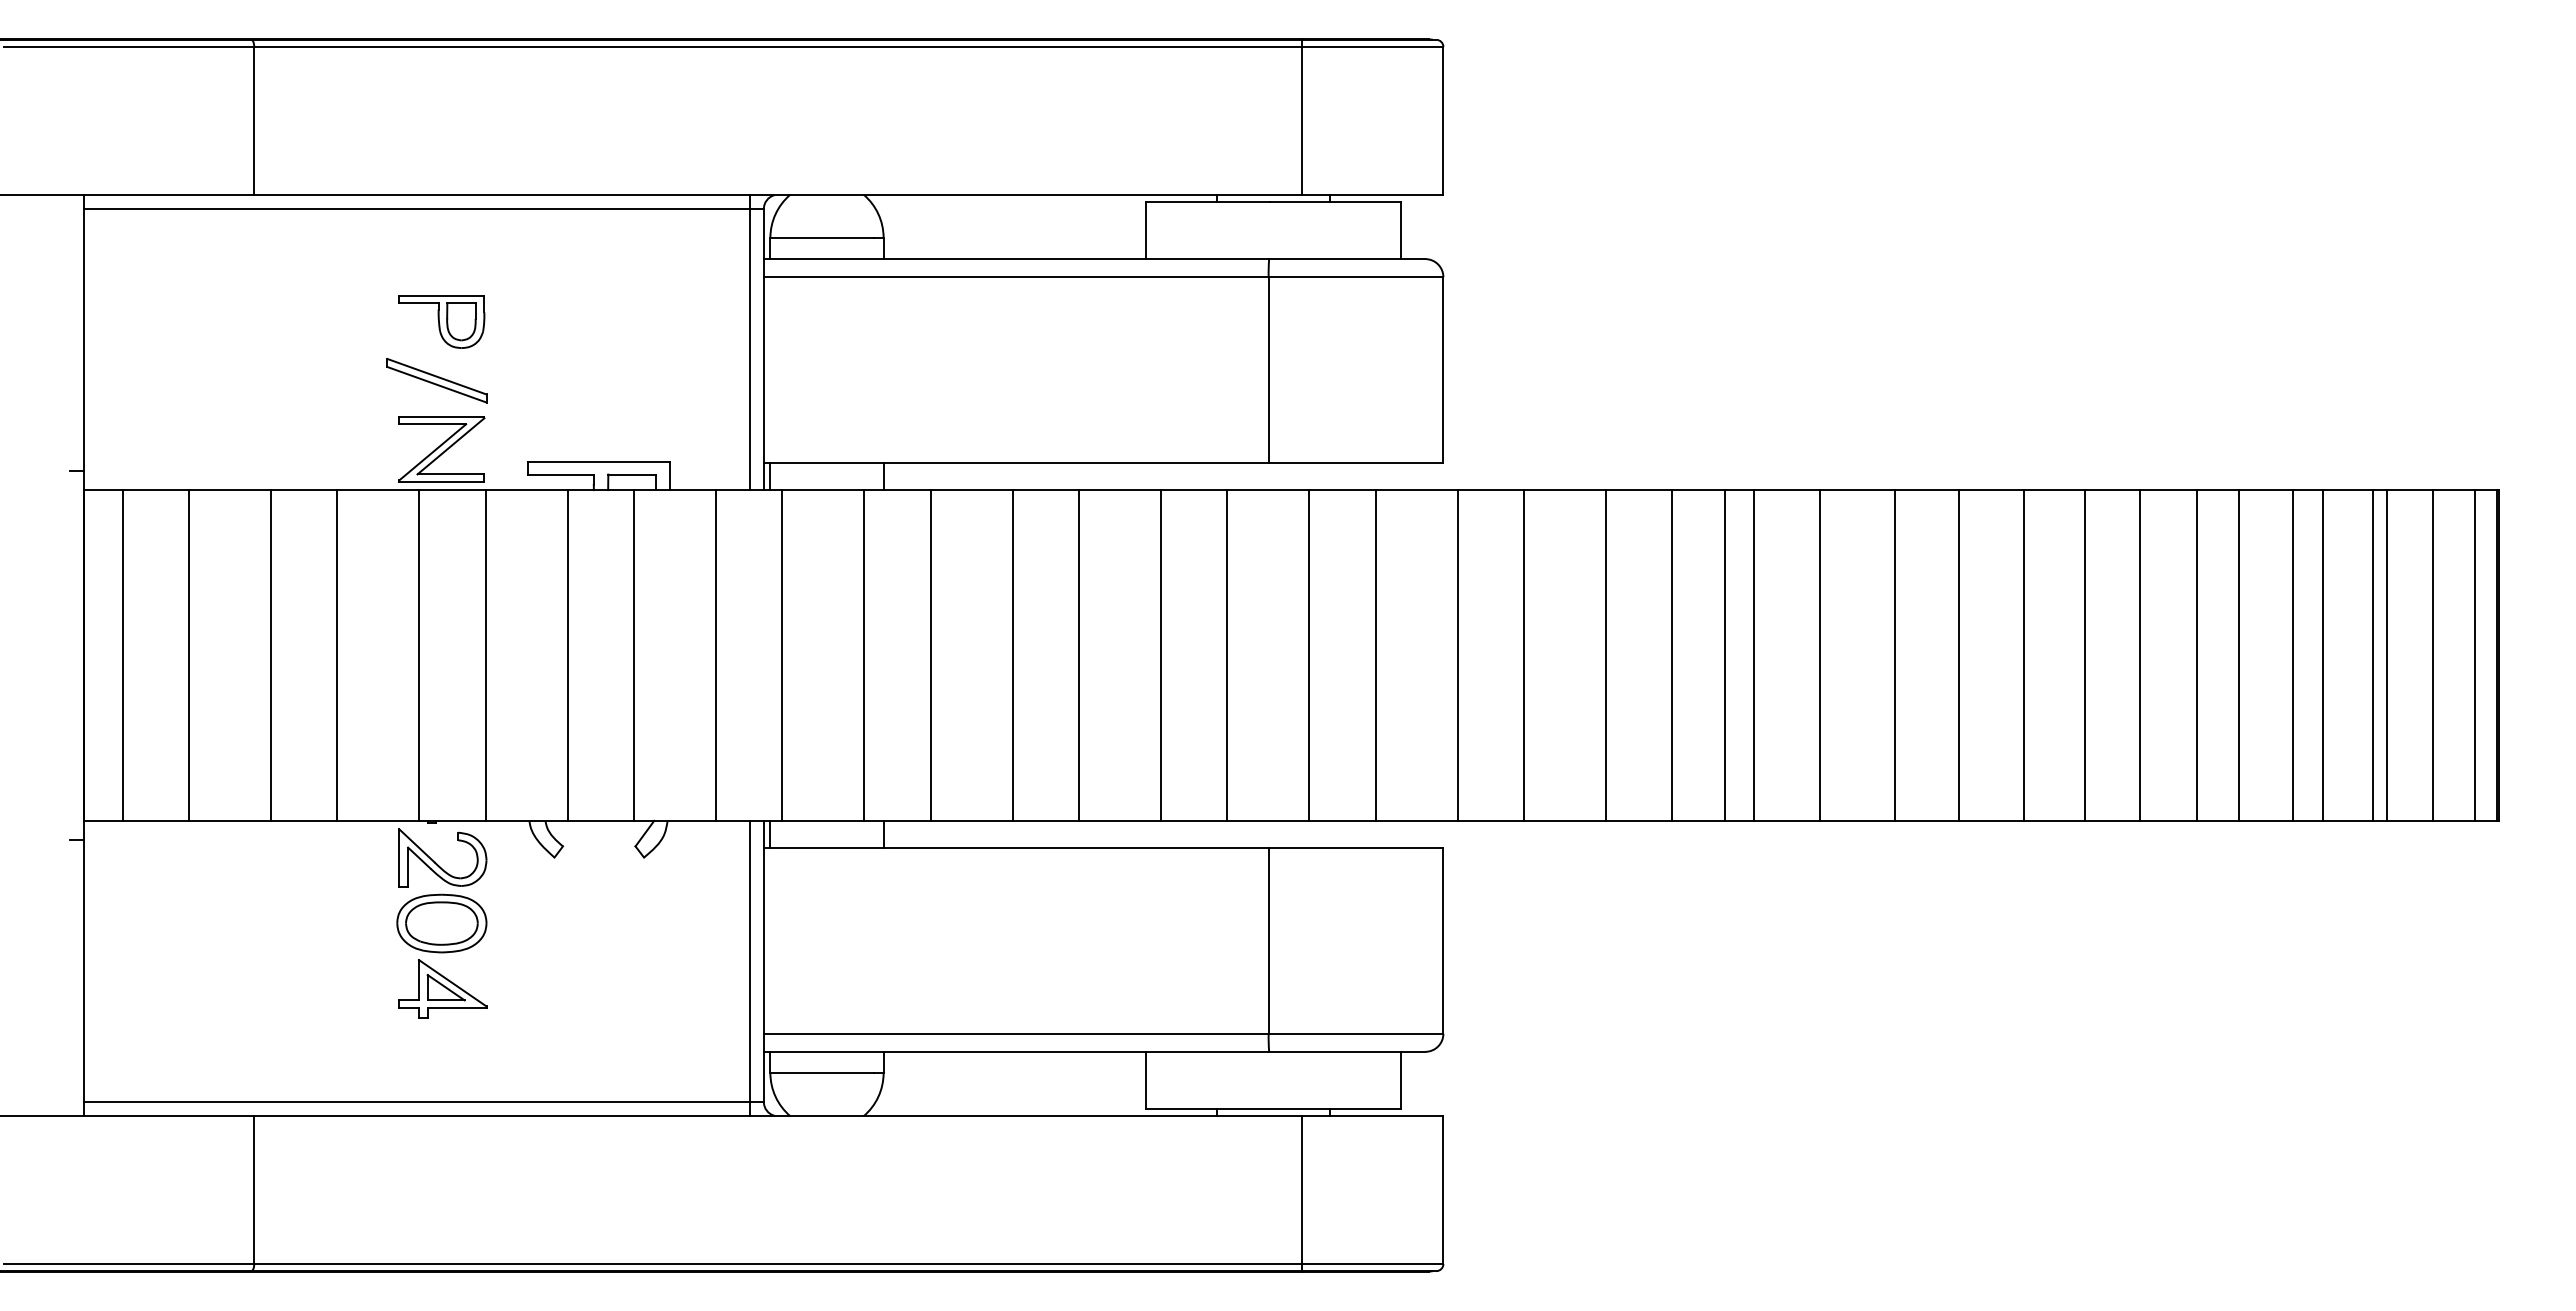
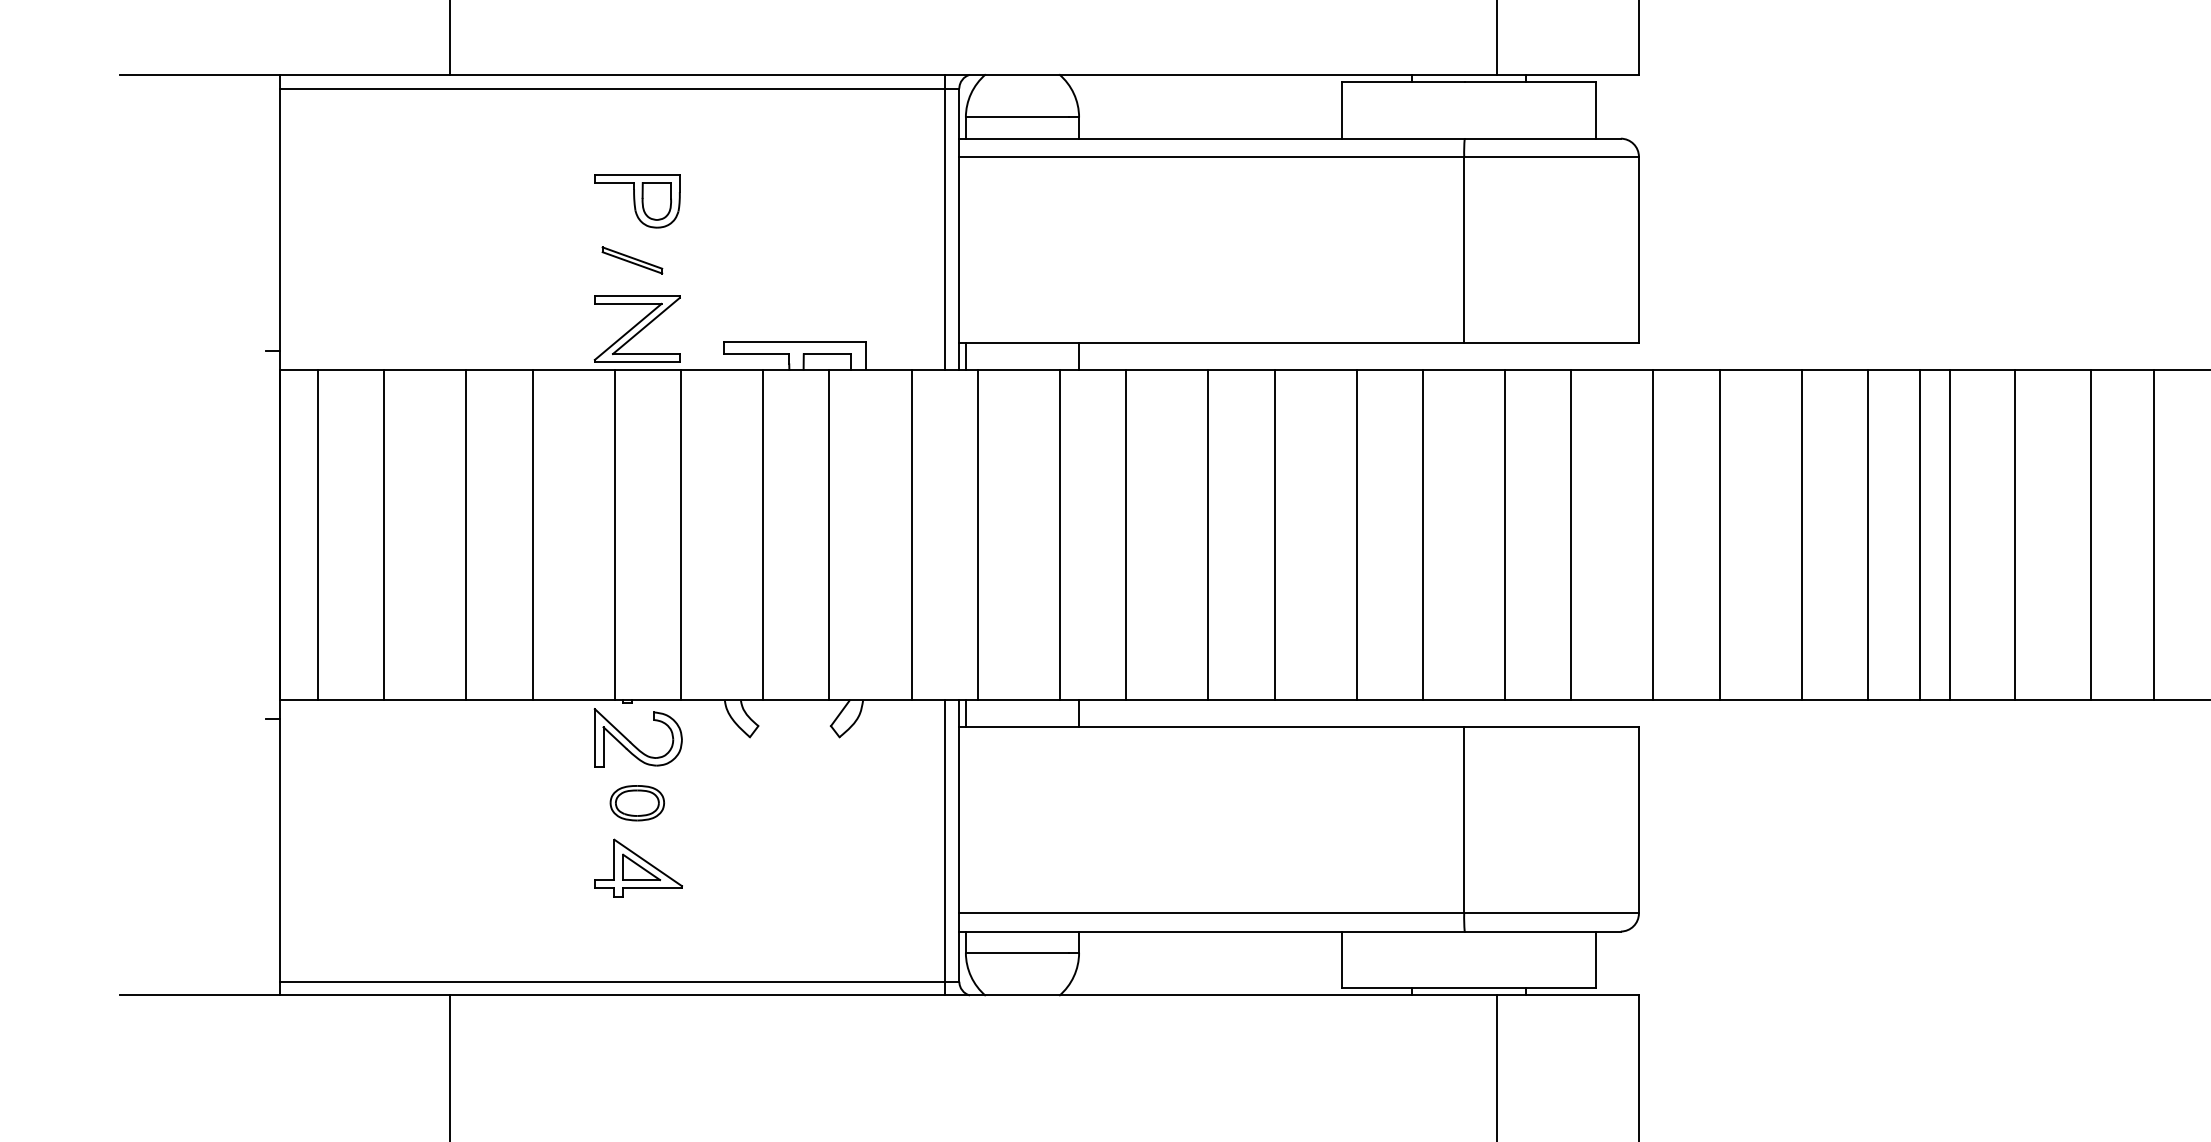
part: (436, 380) -> (631, 260), size x0.6
part: (441, 923) -> (636, 803), size x0.6

